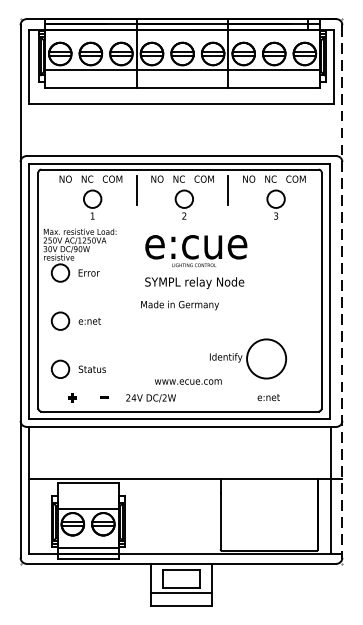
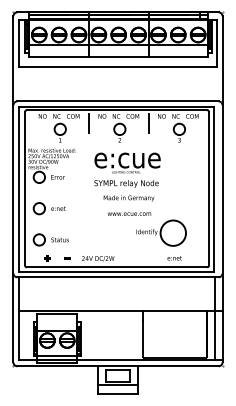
line: (342, 291) -> (222, 189), dashed -> solid
text: (179, 305) -> (128, 198), moved
text: (188, 380) -> (129, 213), moved

